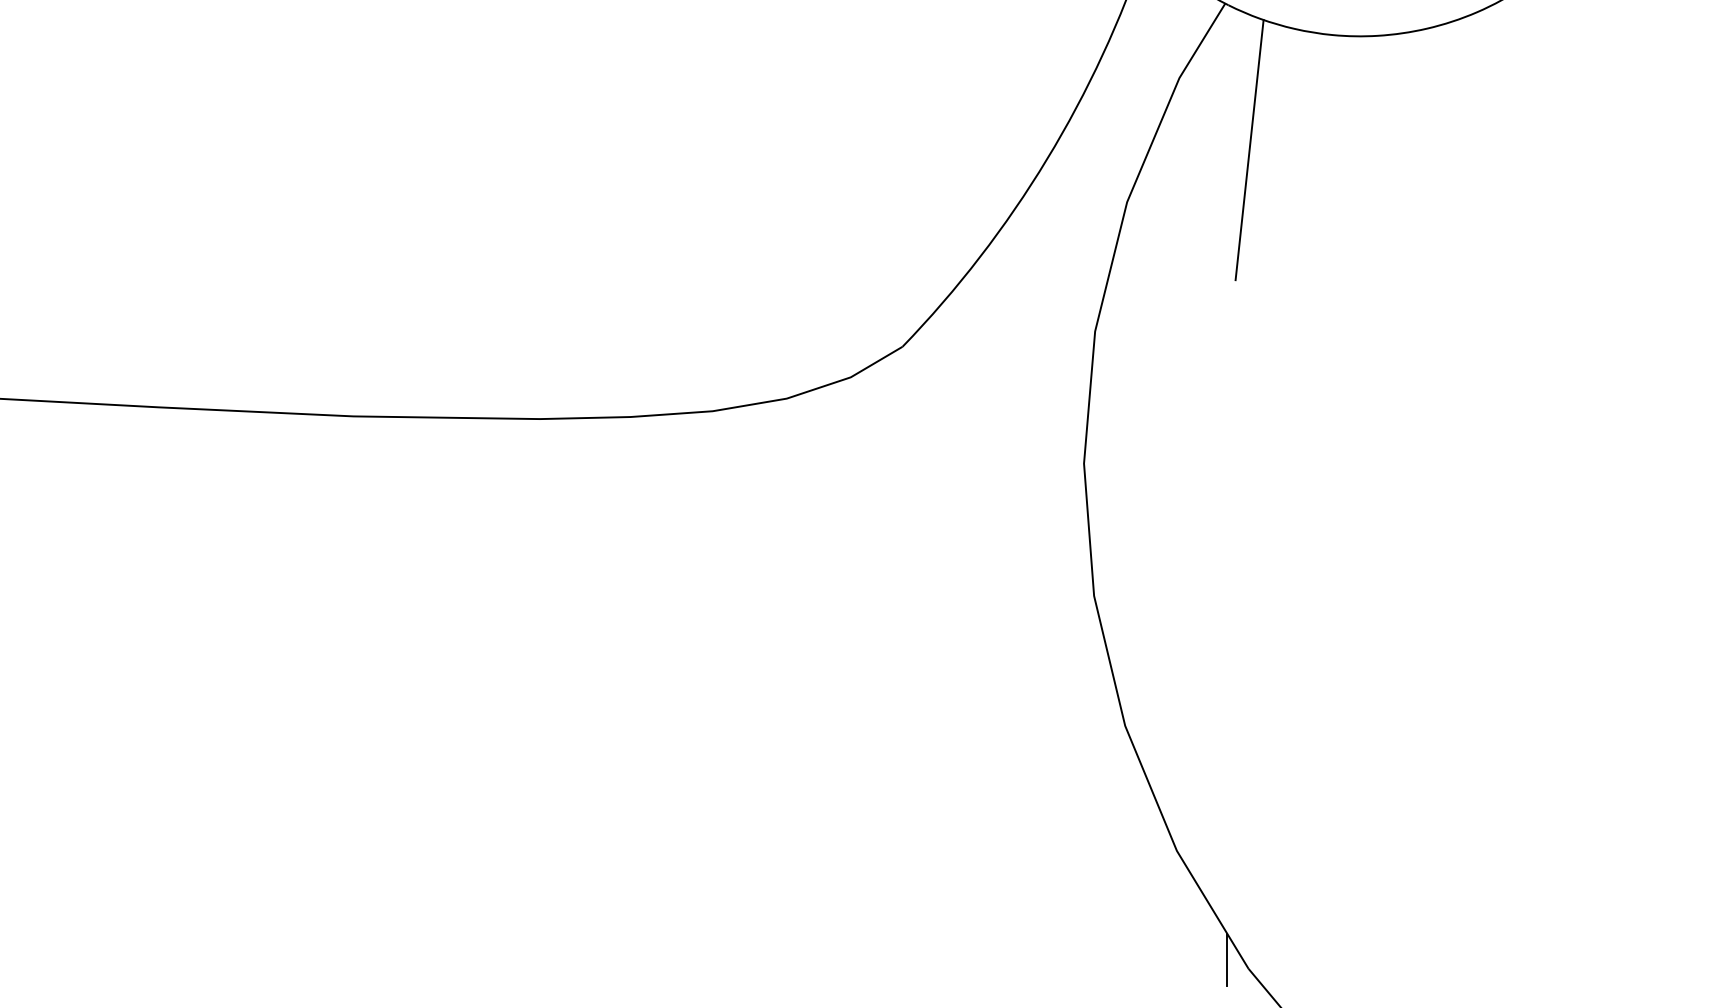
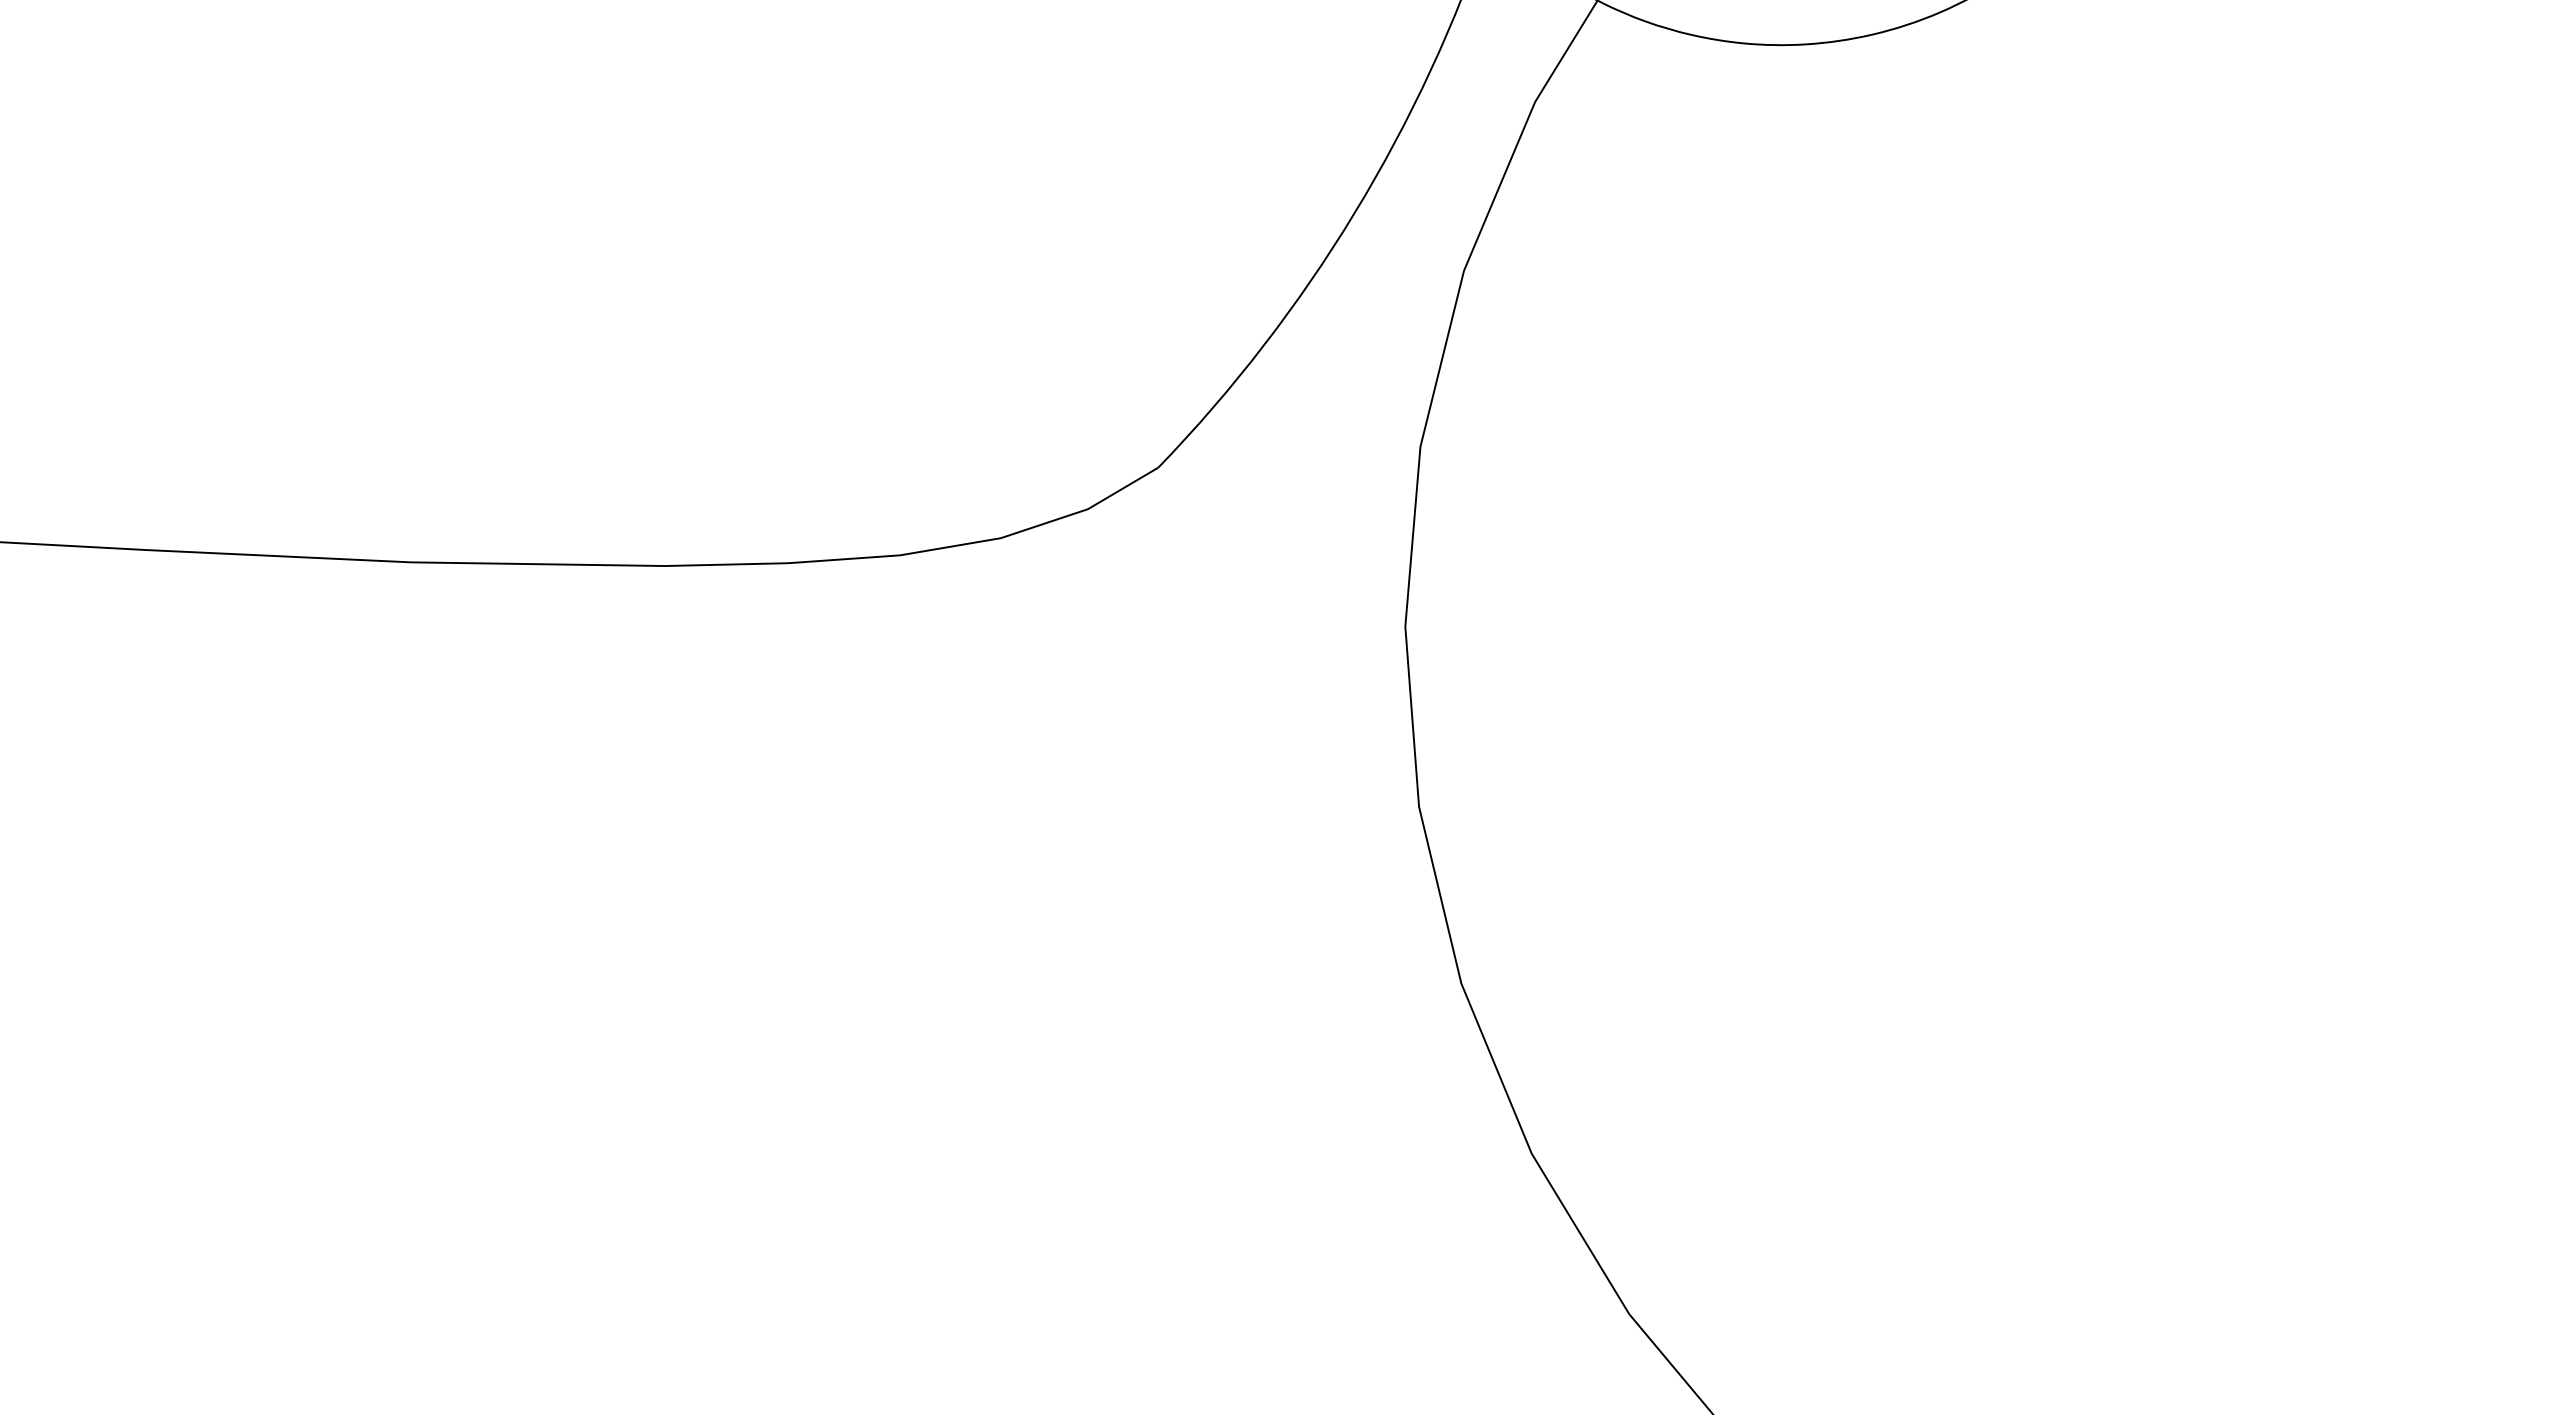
line: (1249, 149) -> (1630, 199), removed
line: (1227, 959) -> (1600, 1301), removed

